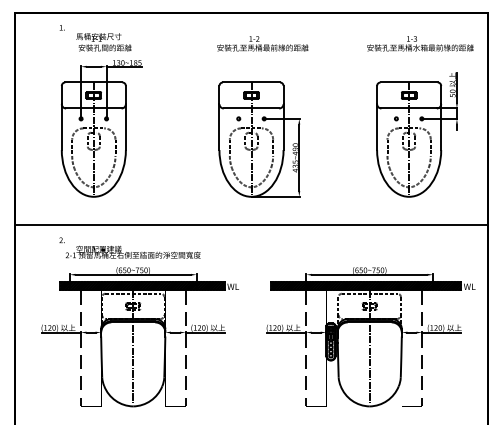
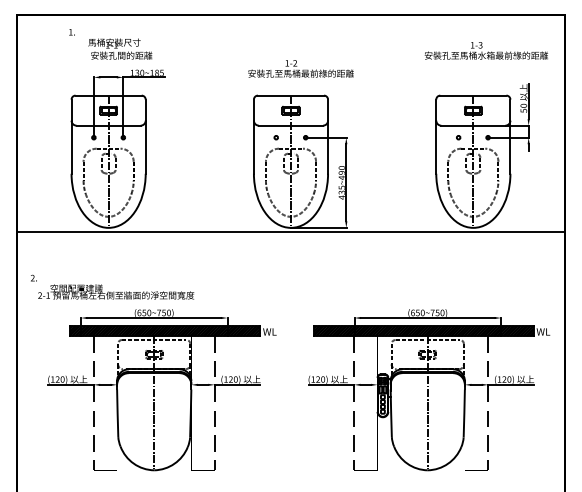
text: (262, 43) -> (300, 68), moved
line: (251, 225) -> (290, 231), moved
text: (130, 247) -> (112, 286), moved

